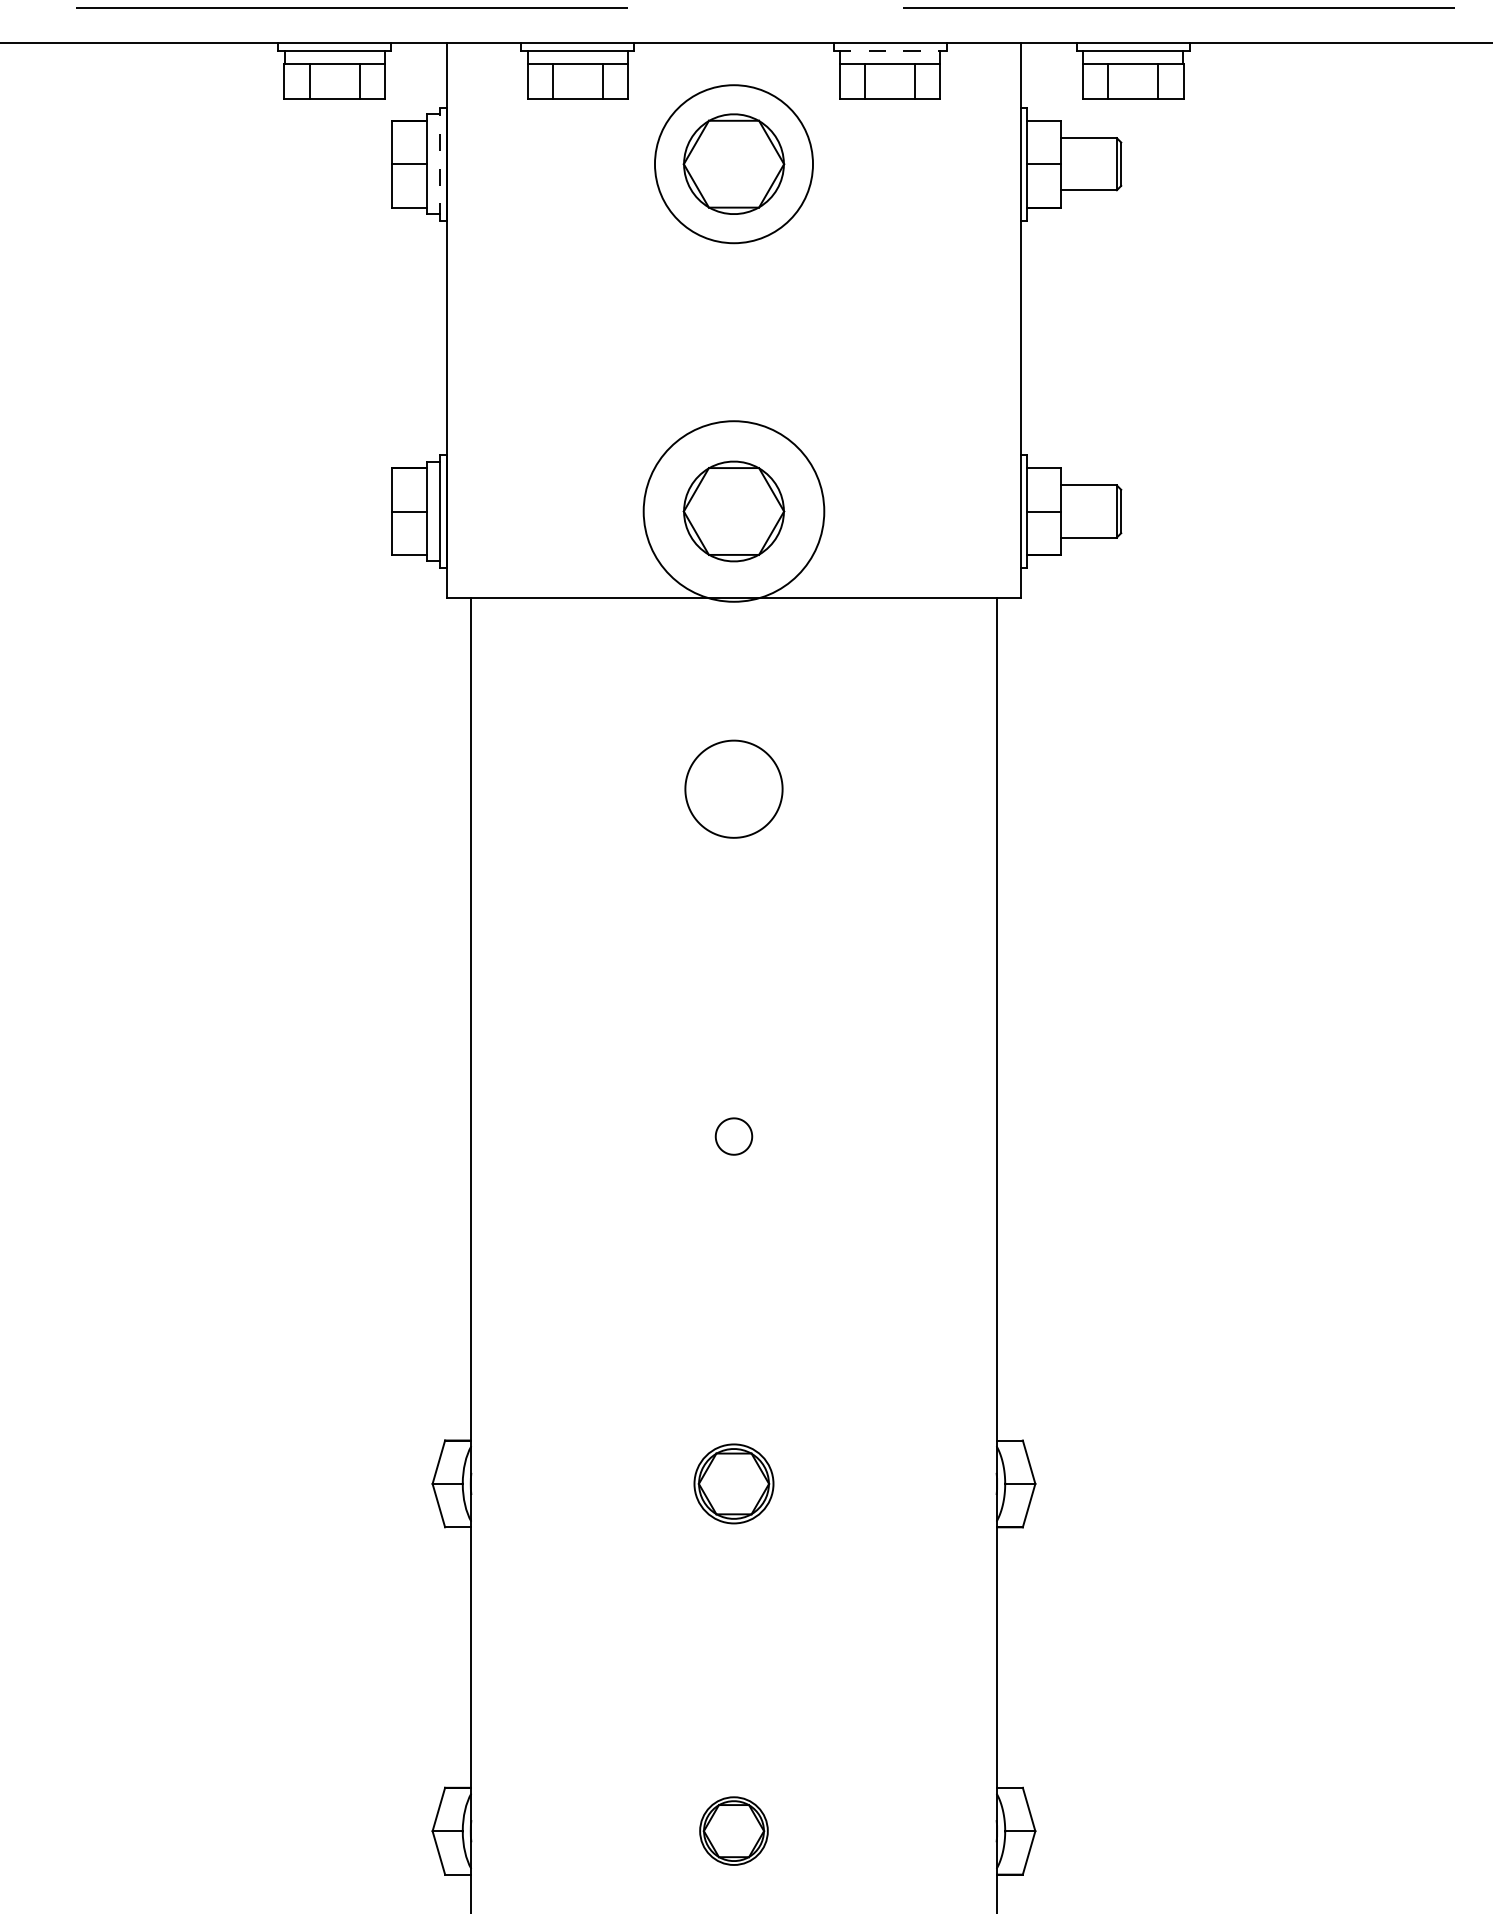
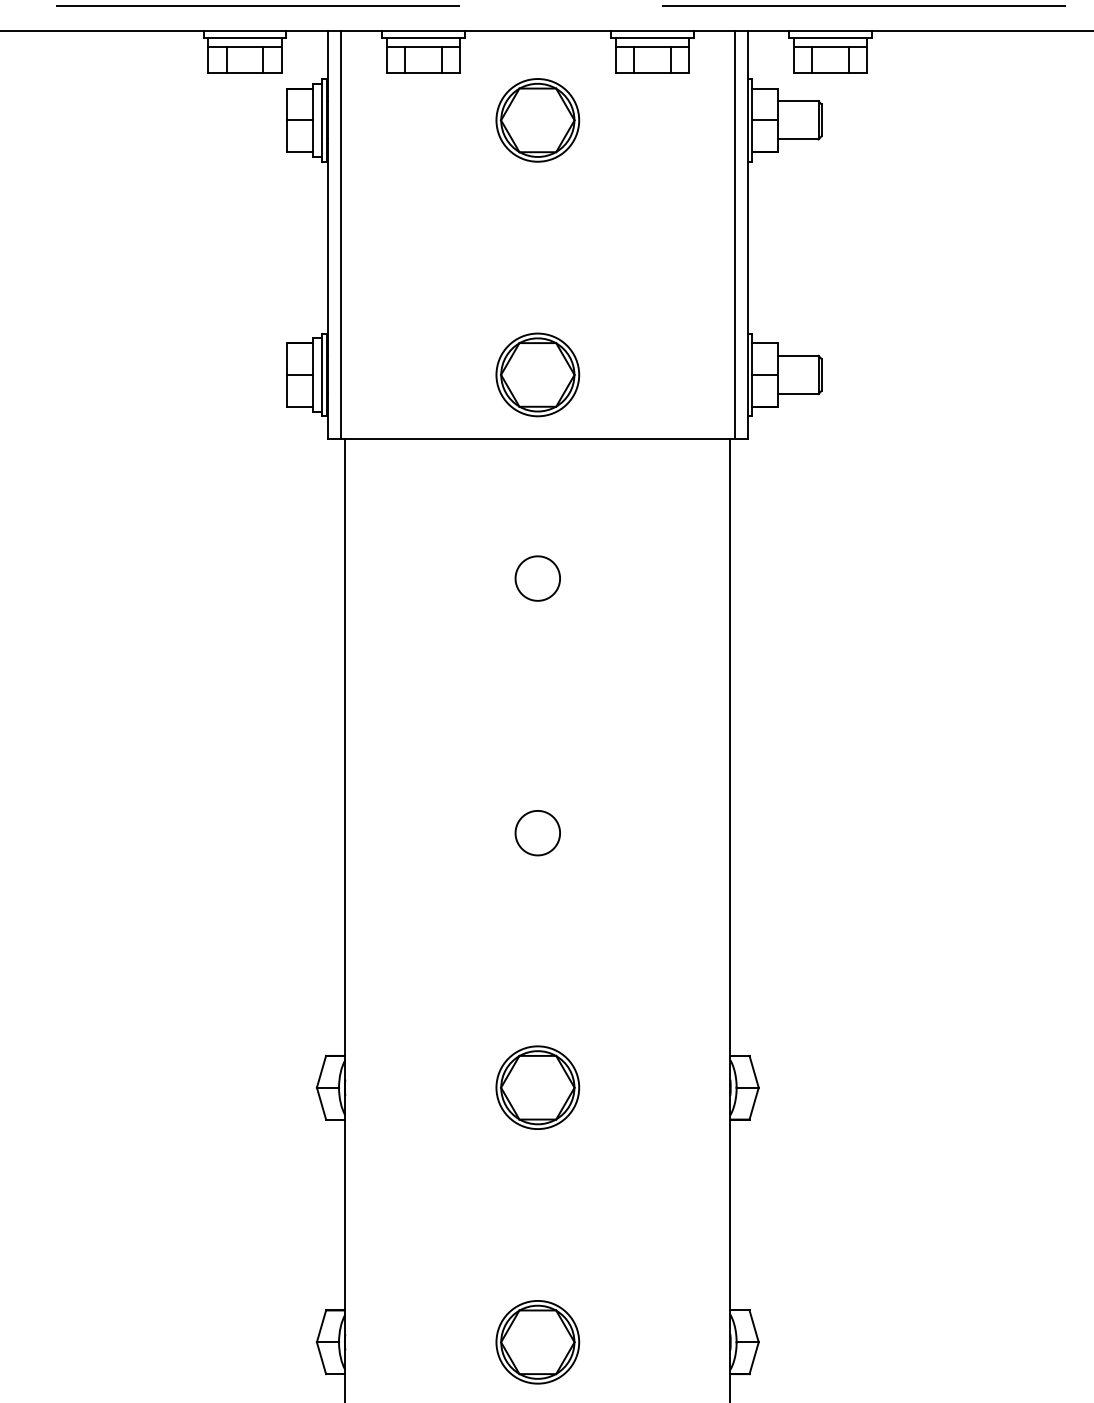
line: (890, 51) -> (652, 37), dashed -> solid
line: (439, 163) -> (321, 119), dashed -> solid
circle: (733, 163) -> (537, 119), size x0.71
line: (465, 320) -> (341, 234), added
line: (1002, 320) -> (734, 234), added
circle: (733, 511) -> (537, 374), size x0.62
part: (733, 789) -> (537, 578), size x0.62
part: (733, 1136) -> (537, 833), size x1.67
part: (733, 1483) -> (537, 1087), size x1.43
part: (733, 1830) -> (537, 1341), size x1.67

